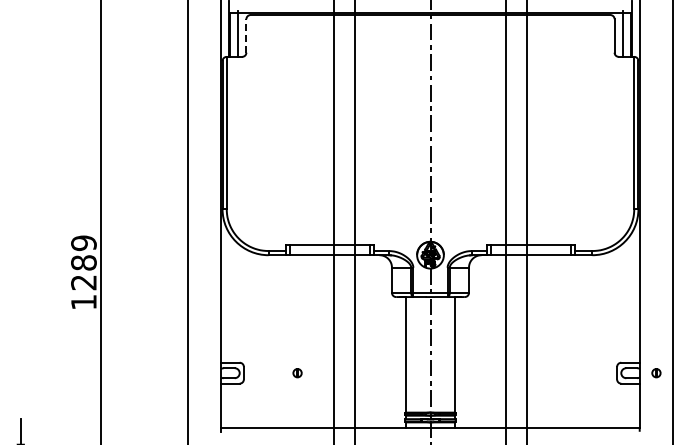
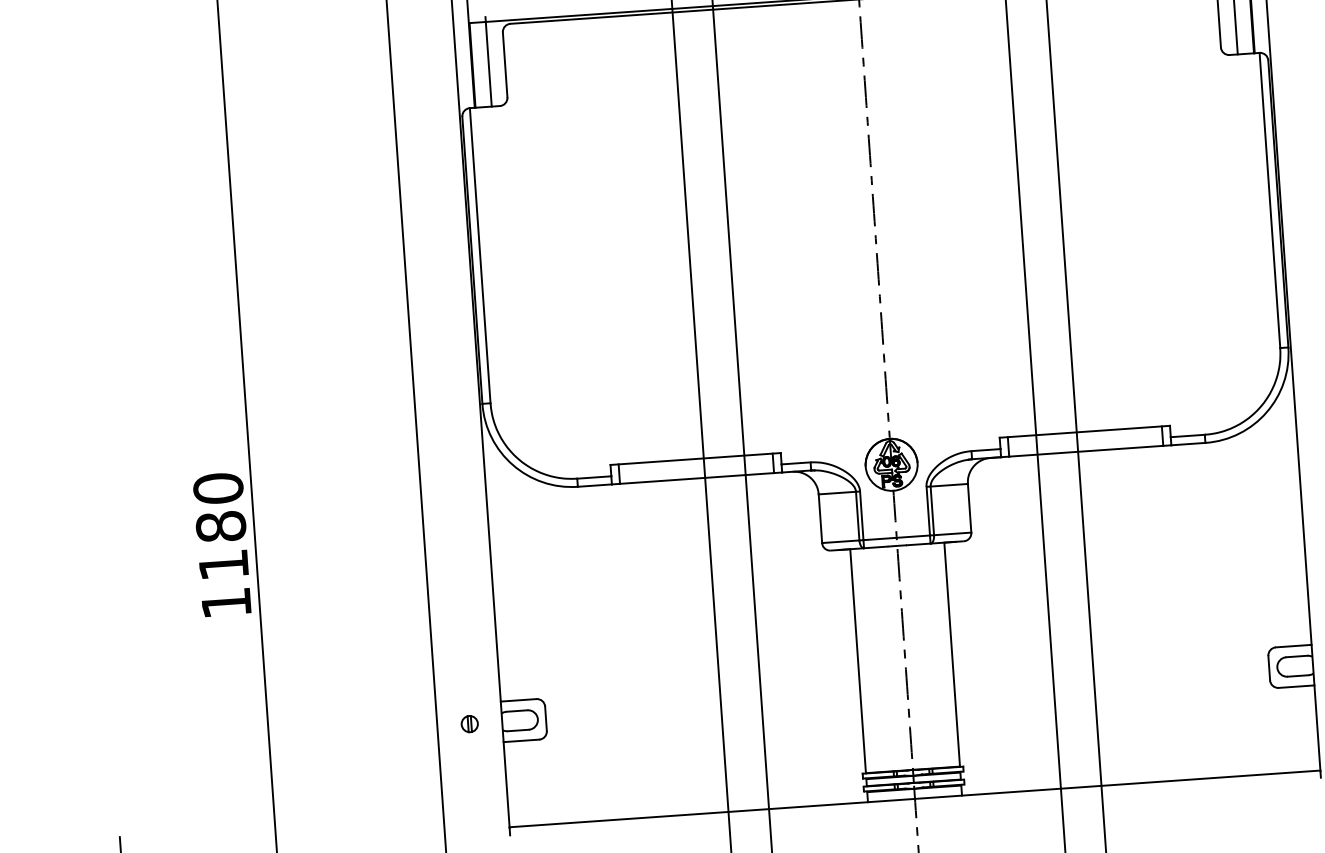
line: (246, 35) -> (505, 64), dashed -> solid
text: (83, 262) -> (220, 525), 1289 -> 1180
part: (297, 373) -> (469, 724), moved

